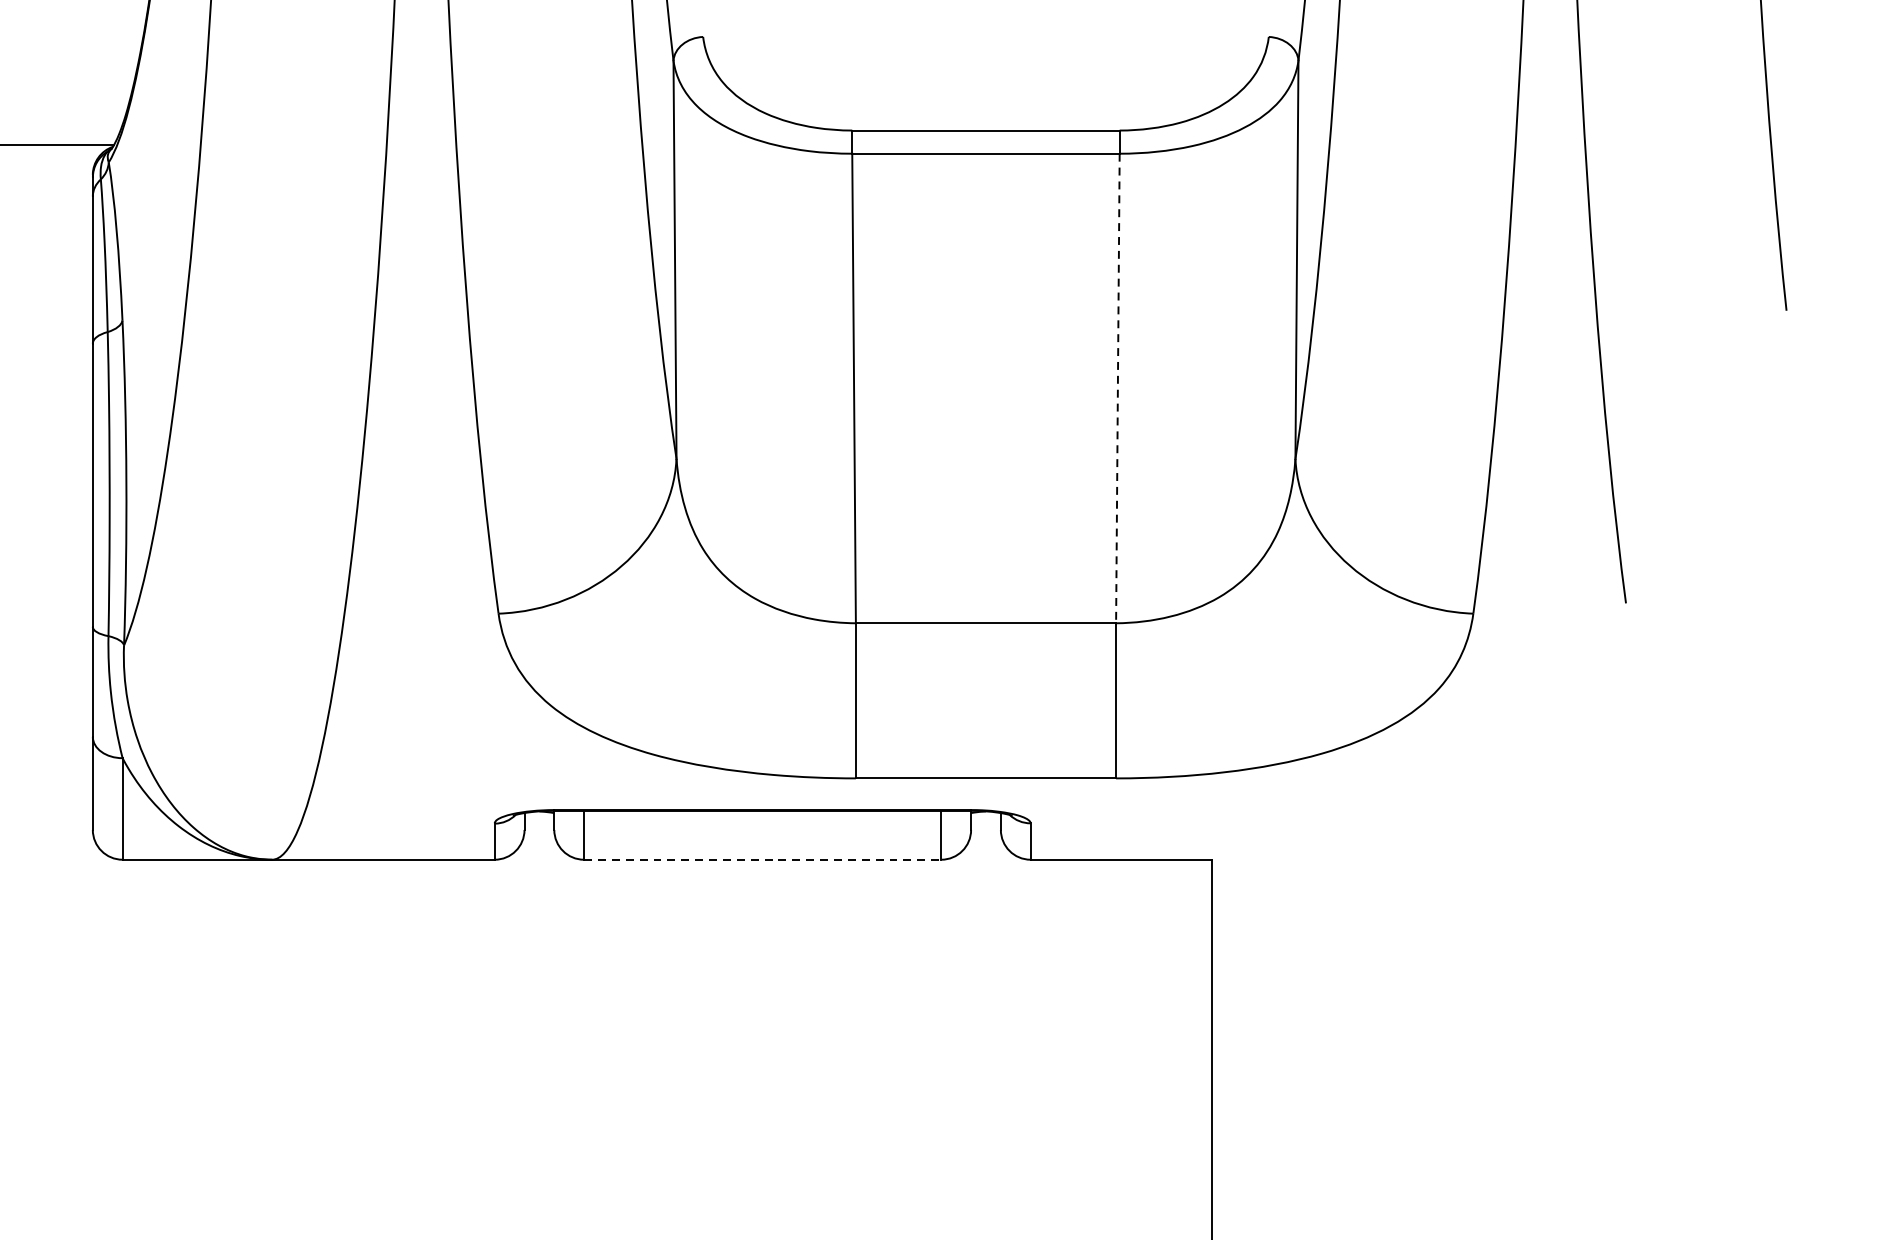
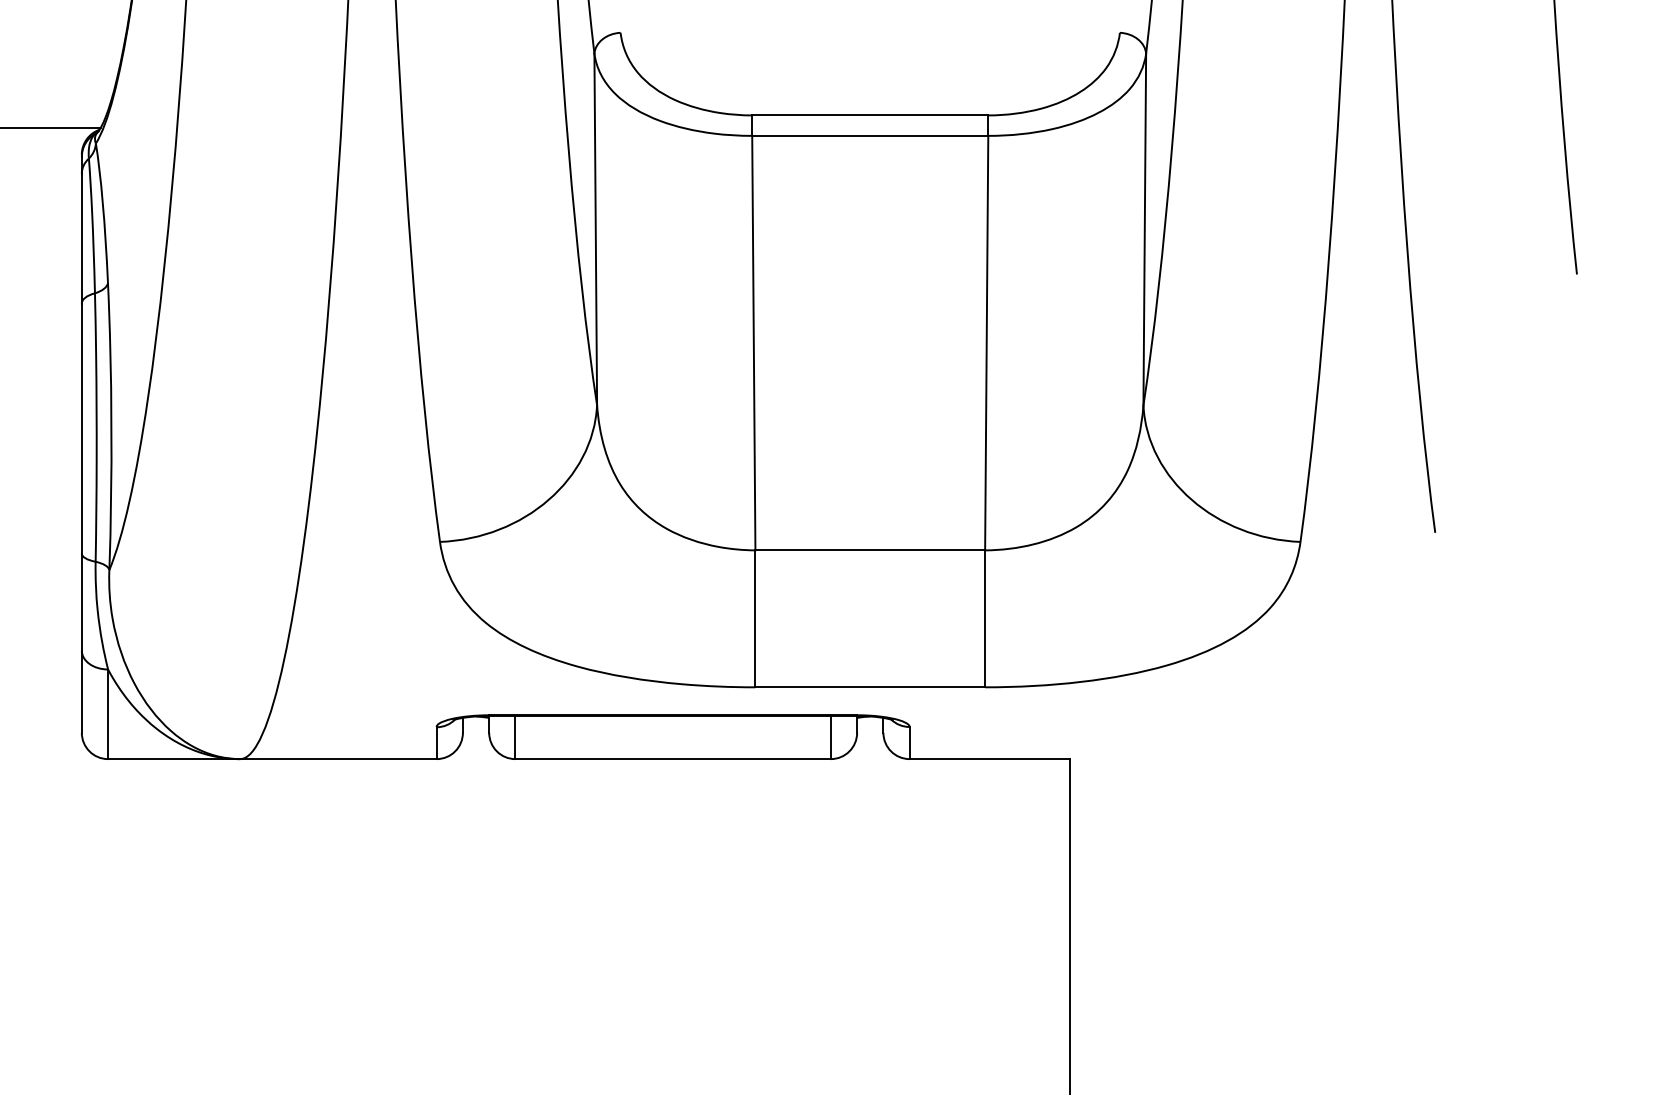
line: (1117, 388) -> (986, 343), dashed -> solid
line: (763, 860) -> (673, 759), dashed -> solid

